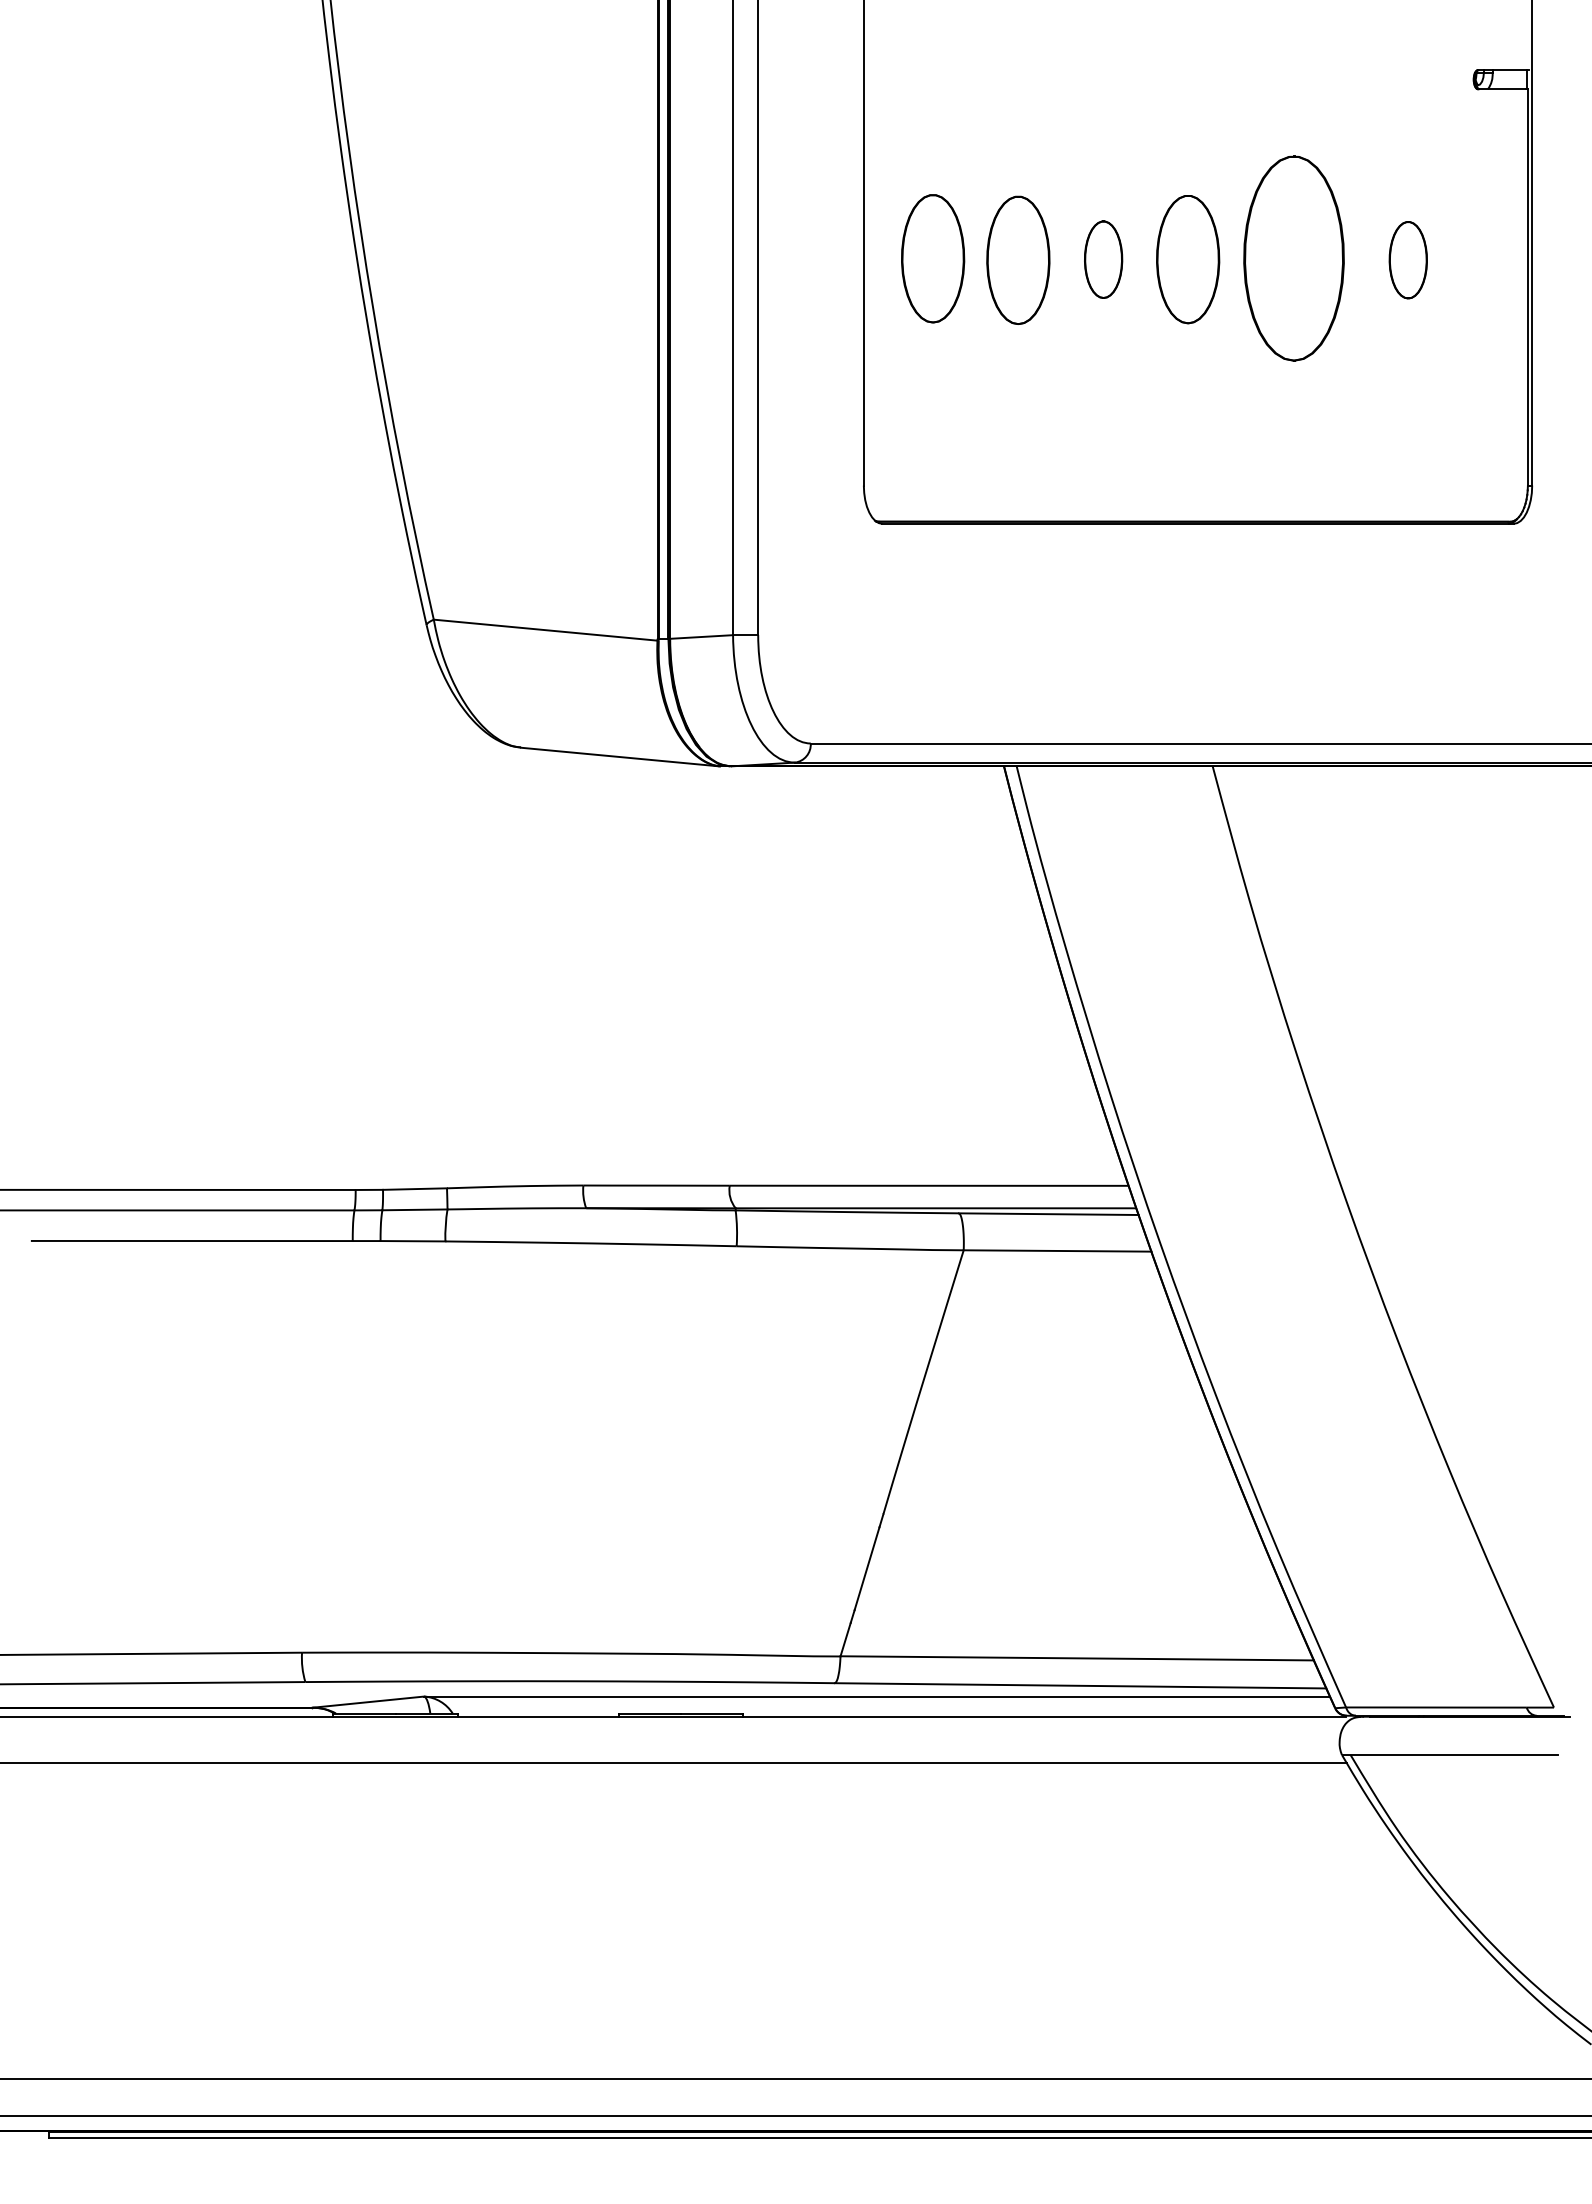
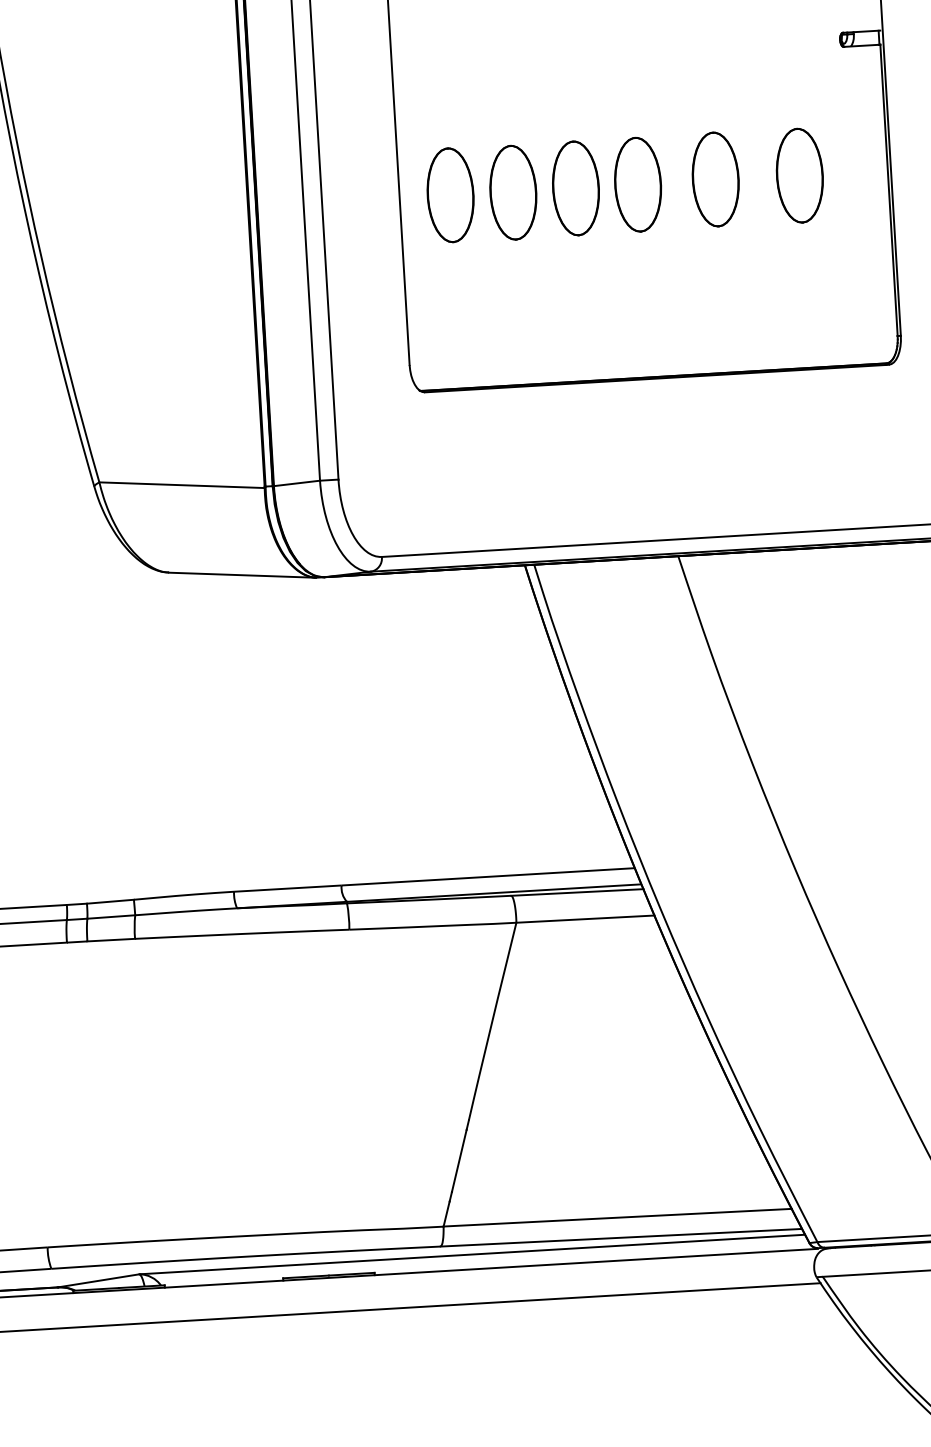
part: (1293, 258) -> (715, 179), size x0.62
part: (1103, 259) -> (575, 188), size x1.67
part: (1408, 259) -> (800, 175), size x1.67

